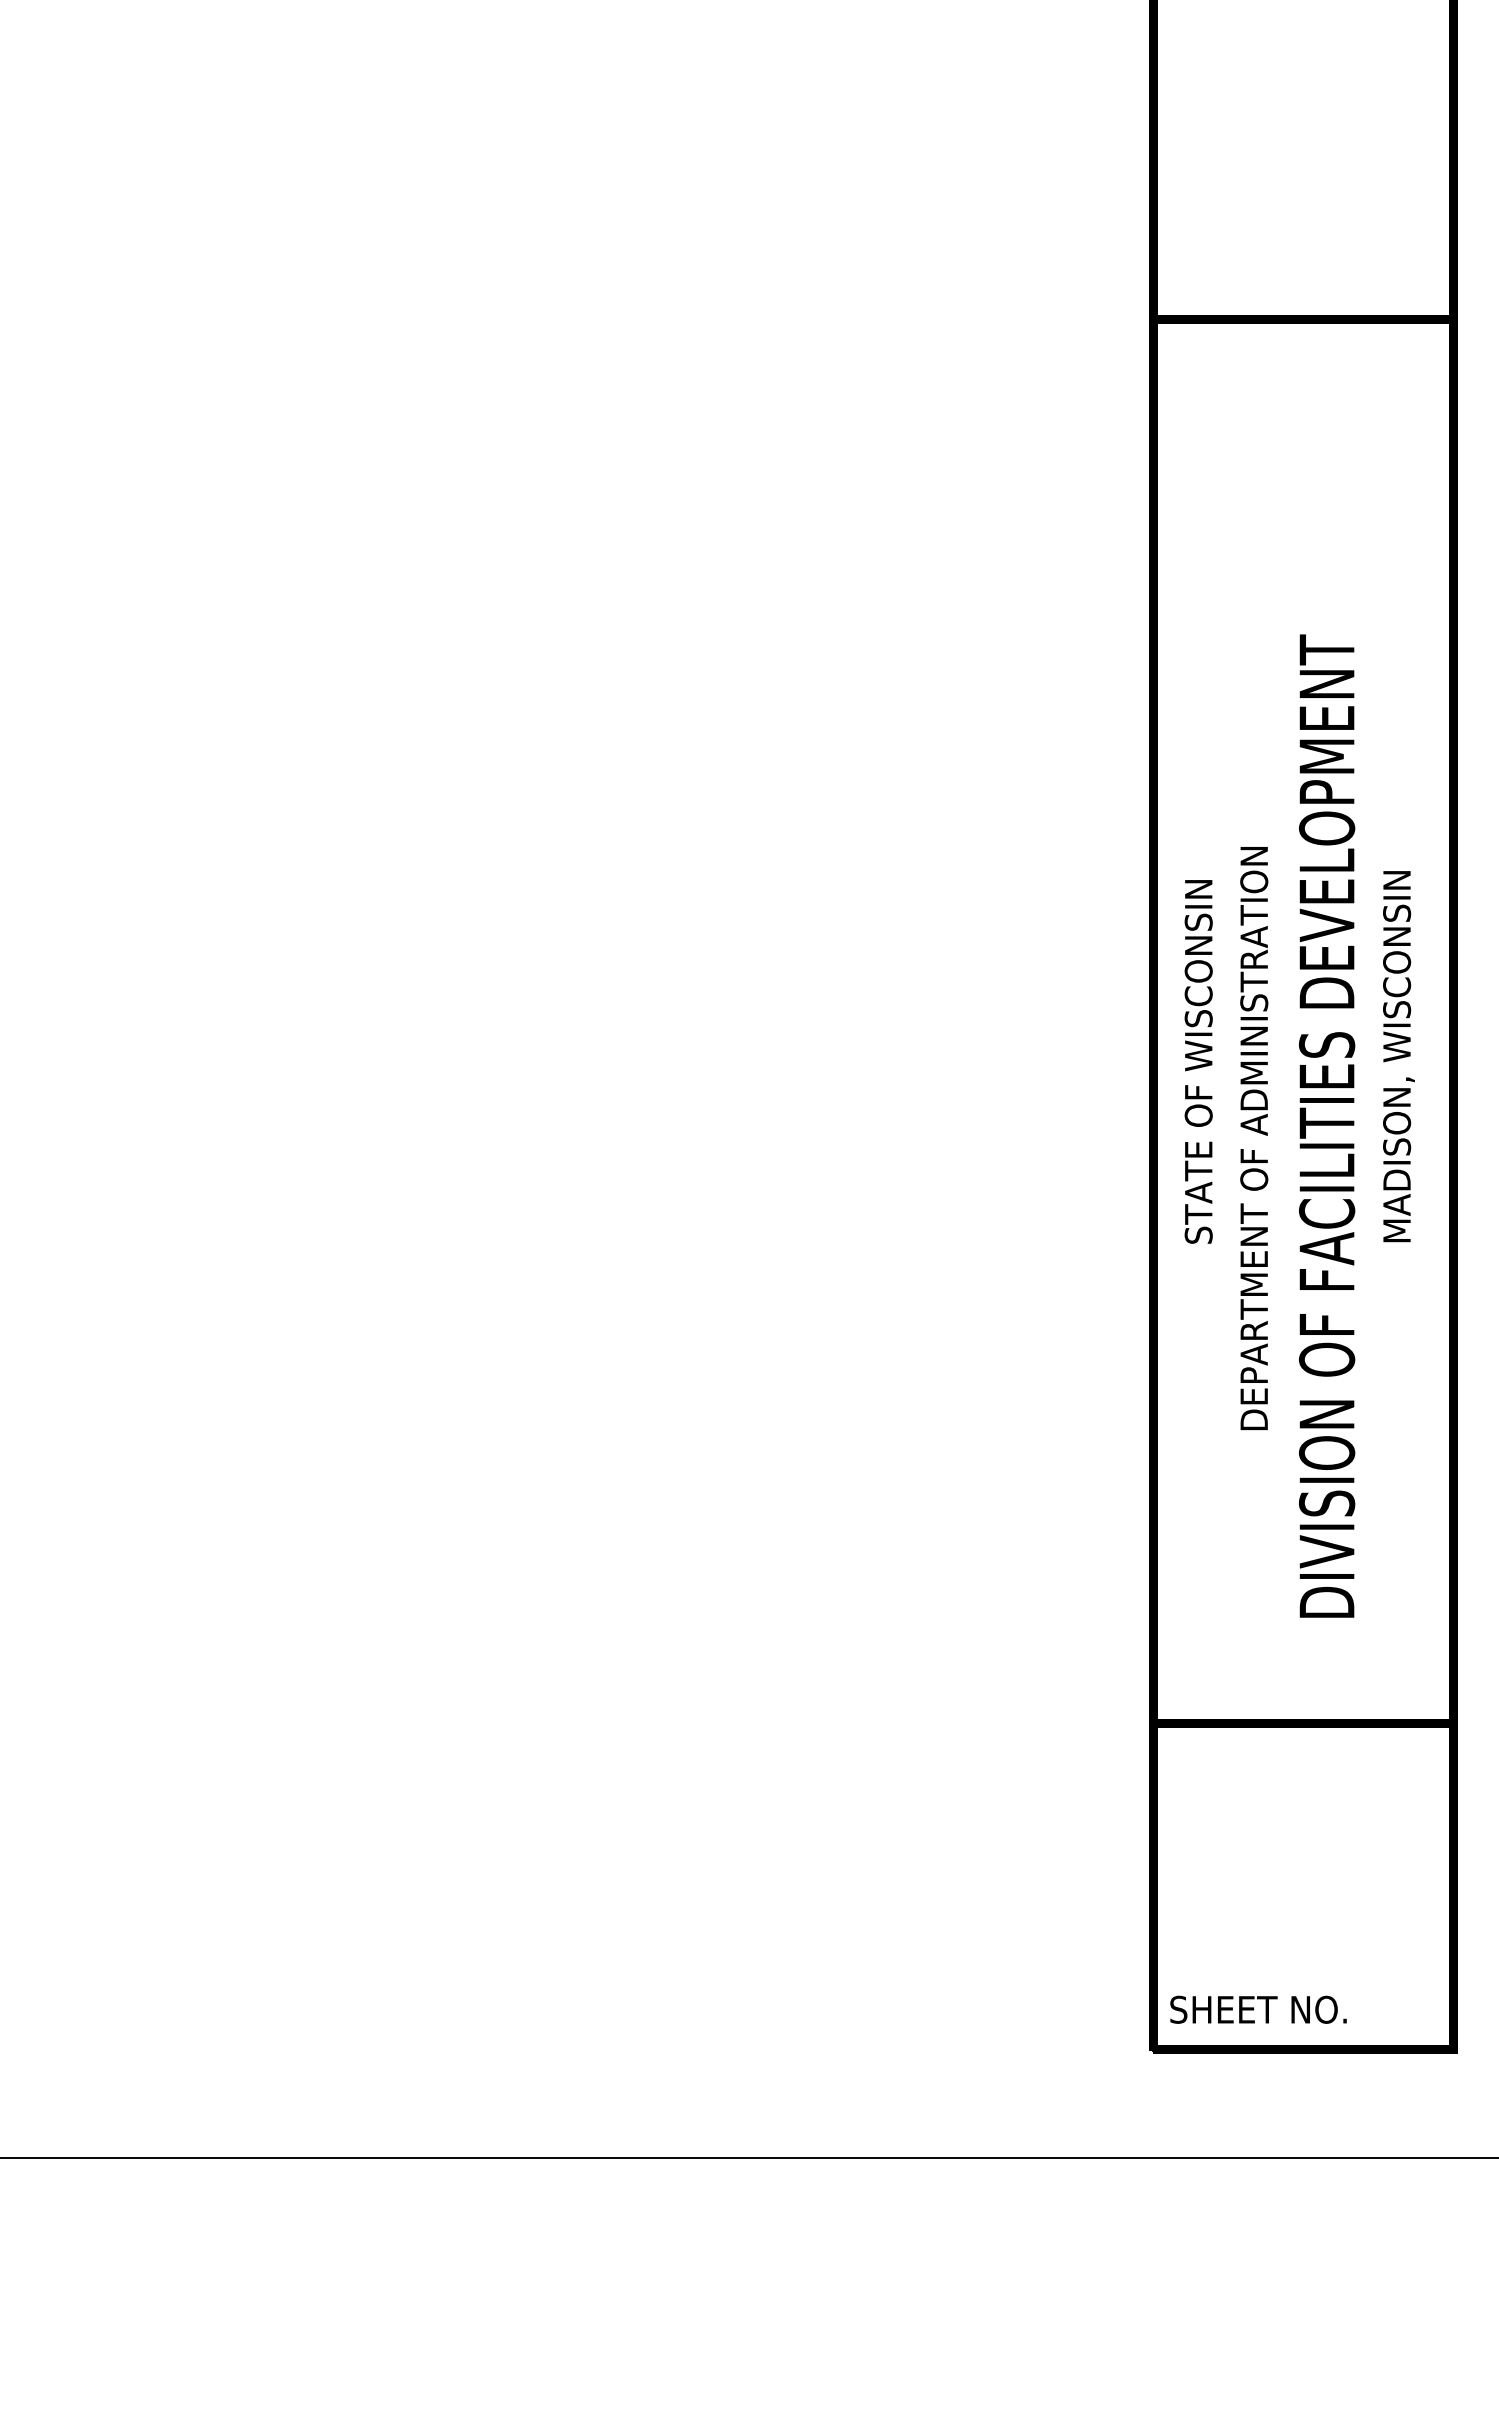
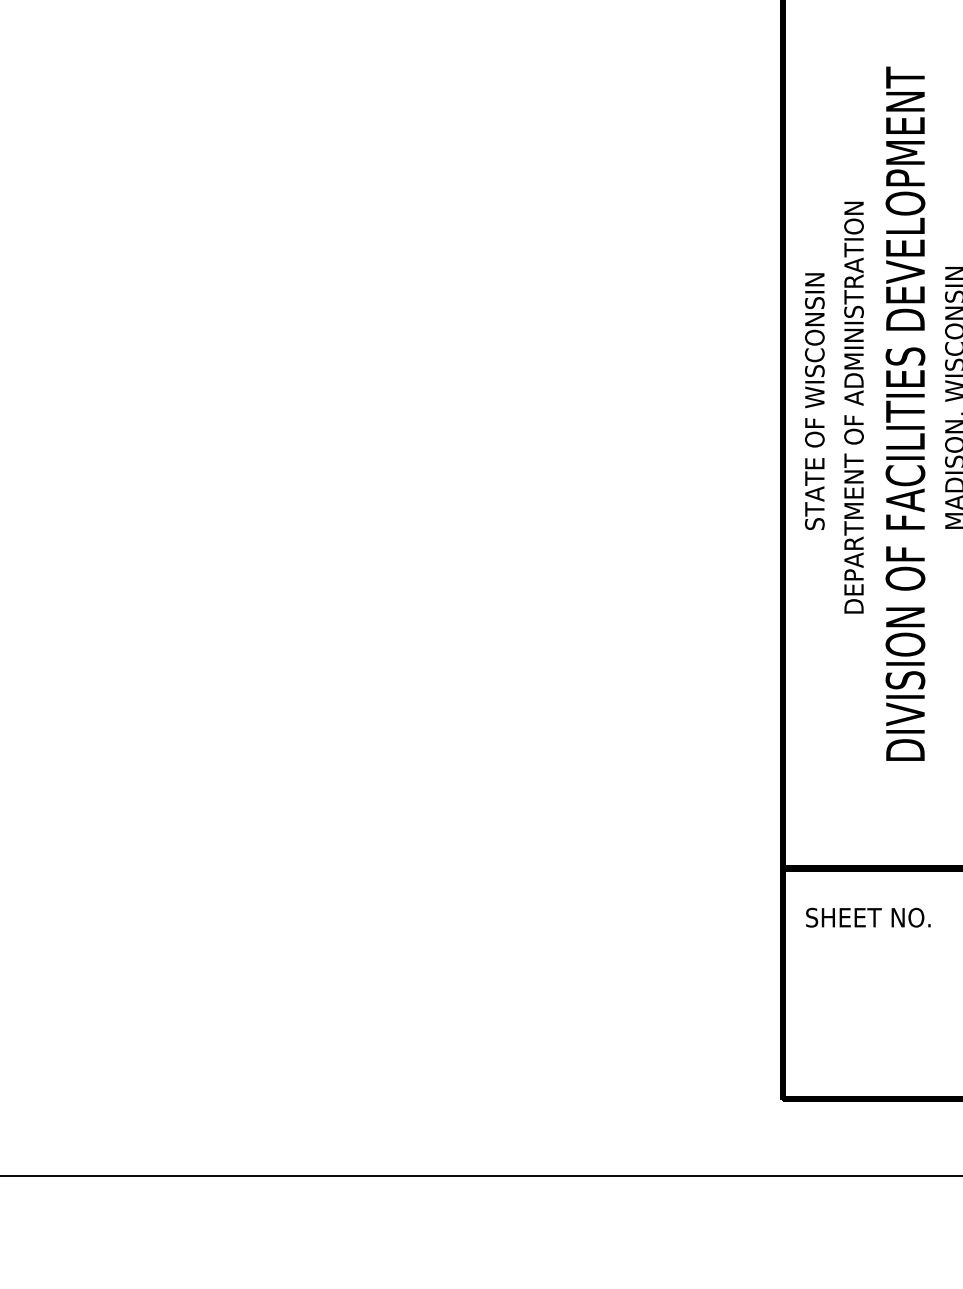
text: (1327, 1125) -> (905, 413), moved
text: (1254, 1138) -> (854, 407), moved
text: (1258, 2009) -> (868, 917), moved

